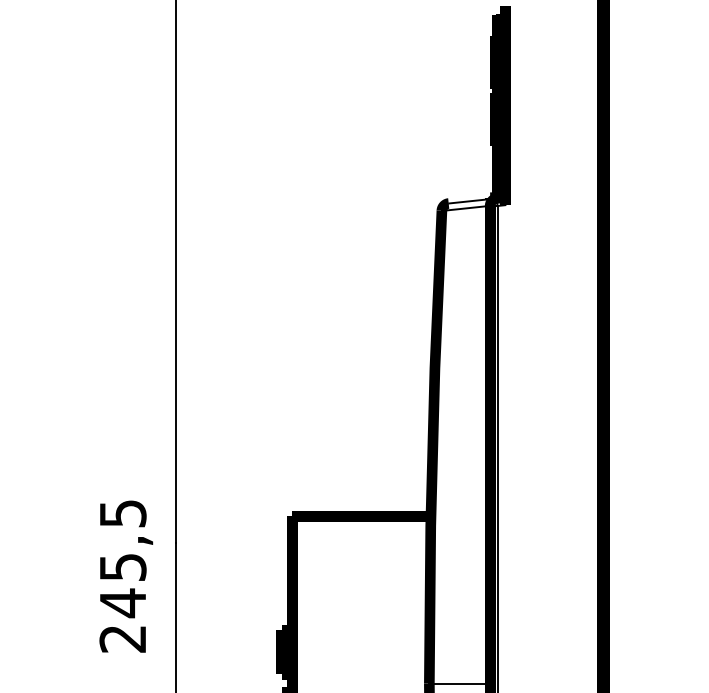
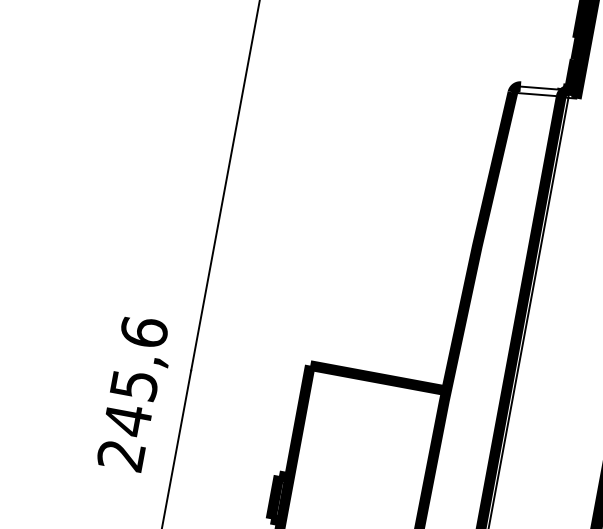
text: (122, 513) -> (143, 331), 245,5 -> 245,6

